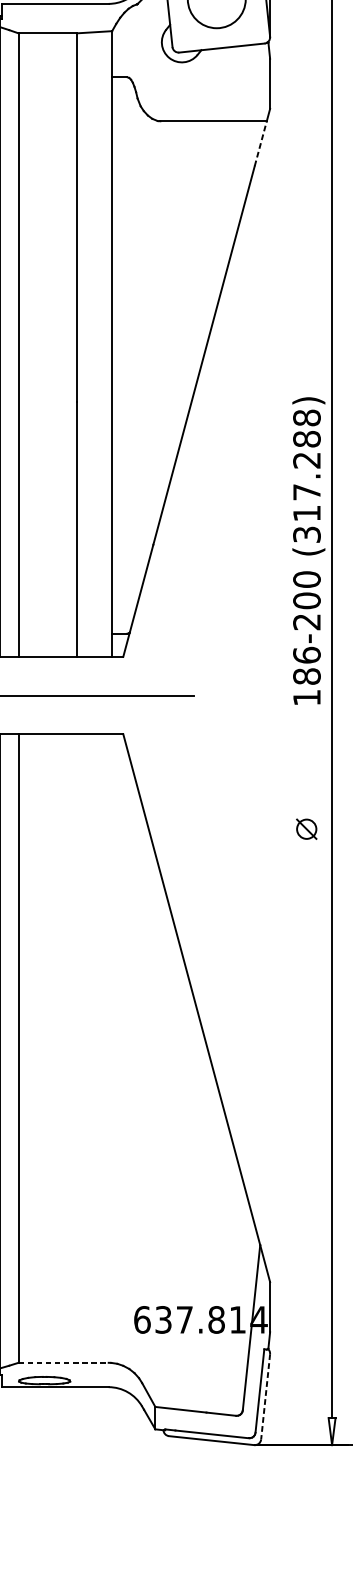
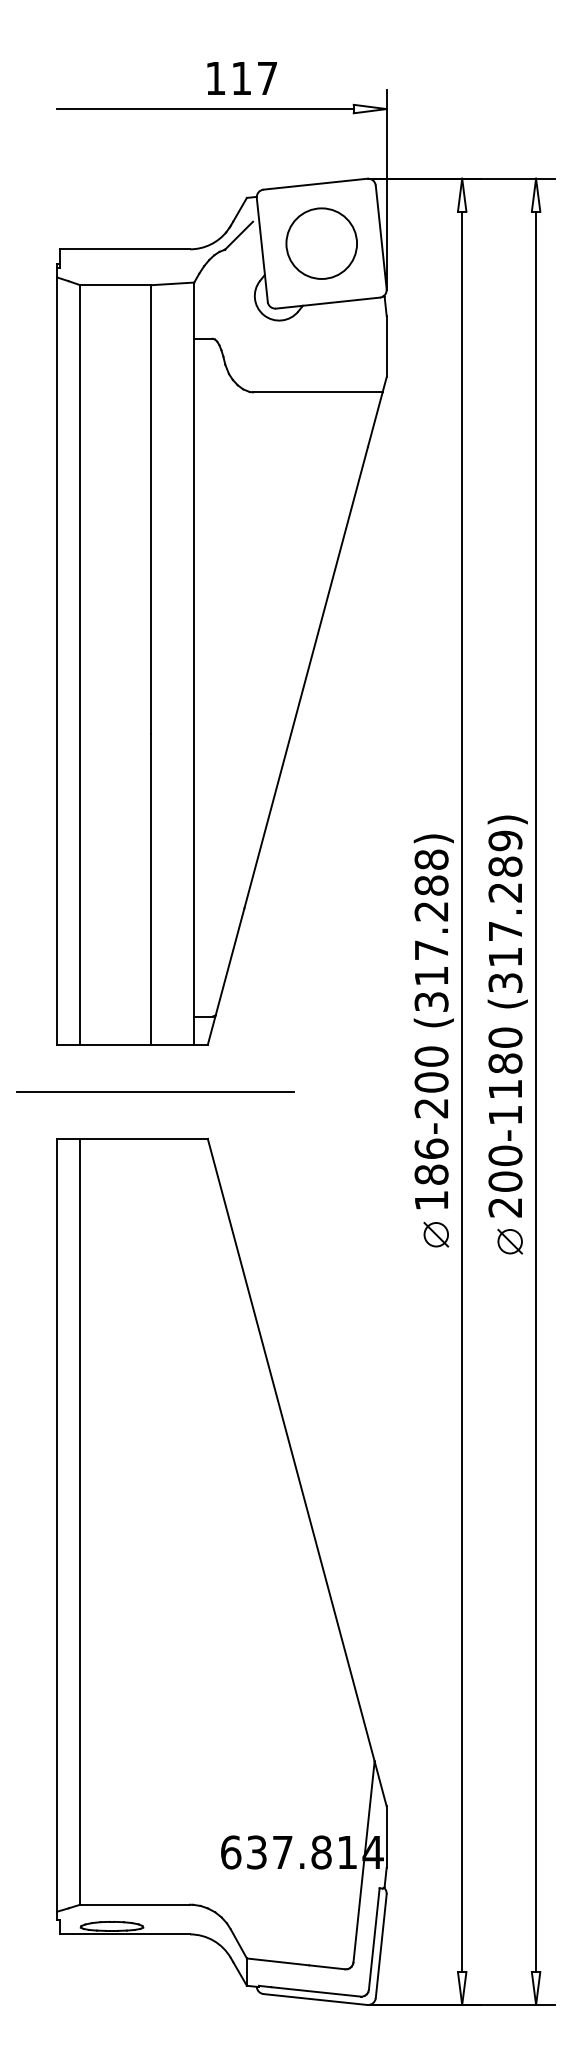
line: (260, 143) -> (375, 419), dashed -> solid
text: (308, 550) -> (433, 1021), moved
part: (306, 829) -> (436, 1234), moved
line: (63, 1362) -> (135, 1904), dashed -> solid
line: (265, 1397) -> (381, 1946), dashed -> solid

